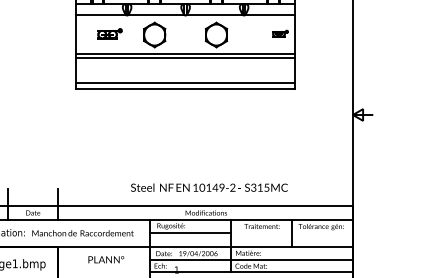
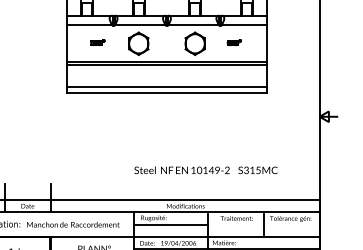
part: (109, 33) -> (97, 42), size x0.62
part: (280, 33) -> (234, 42), moved
text: (209, 187) -> (206, 170), moved

